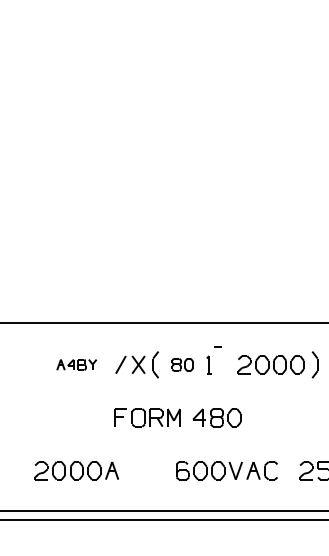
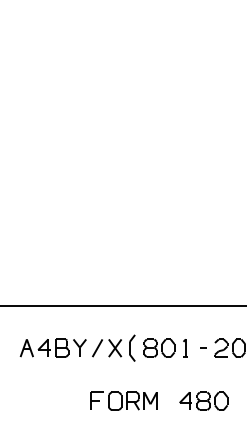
curve: (217, 346) -> (203, 346), moved
part: (76, 364) -> (53, 347), size x1.67
part: (182, 364) -> (159, 347), size x1.43
part: (216, 417) -> (203, 400), moved

